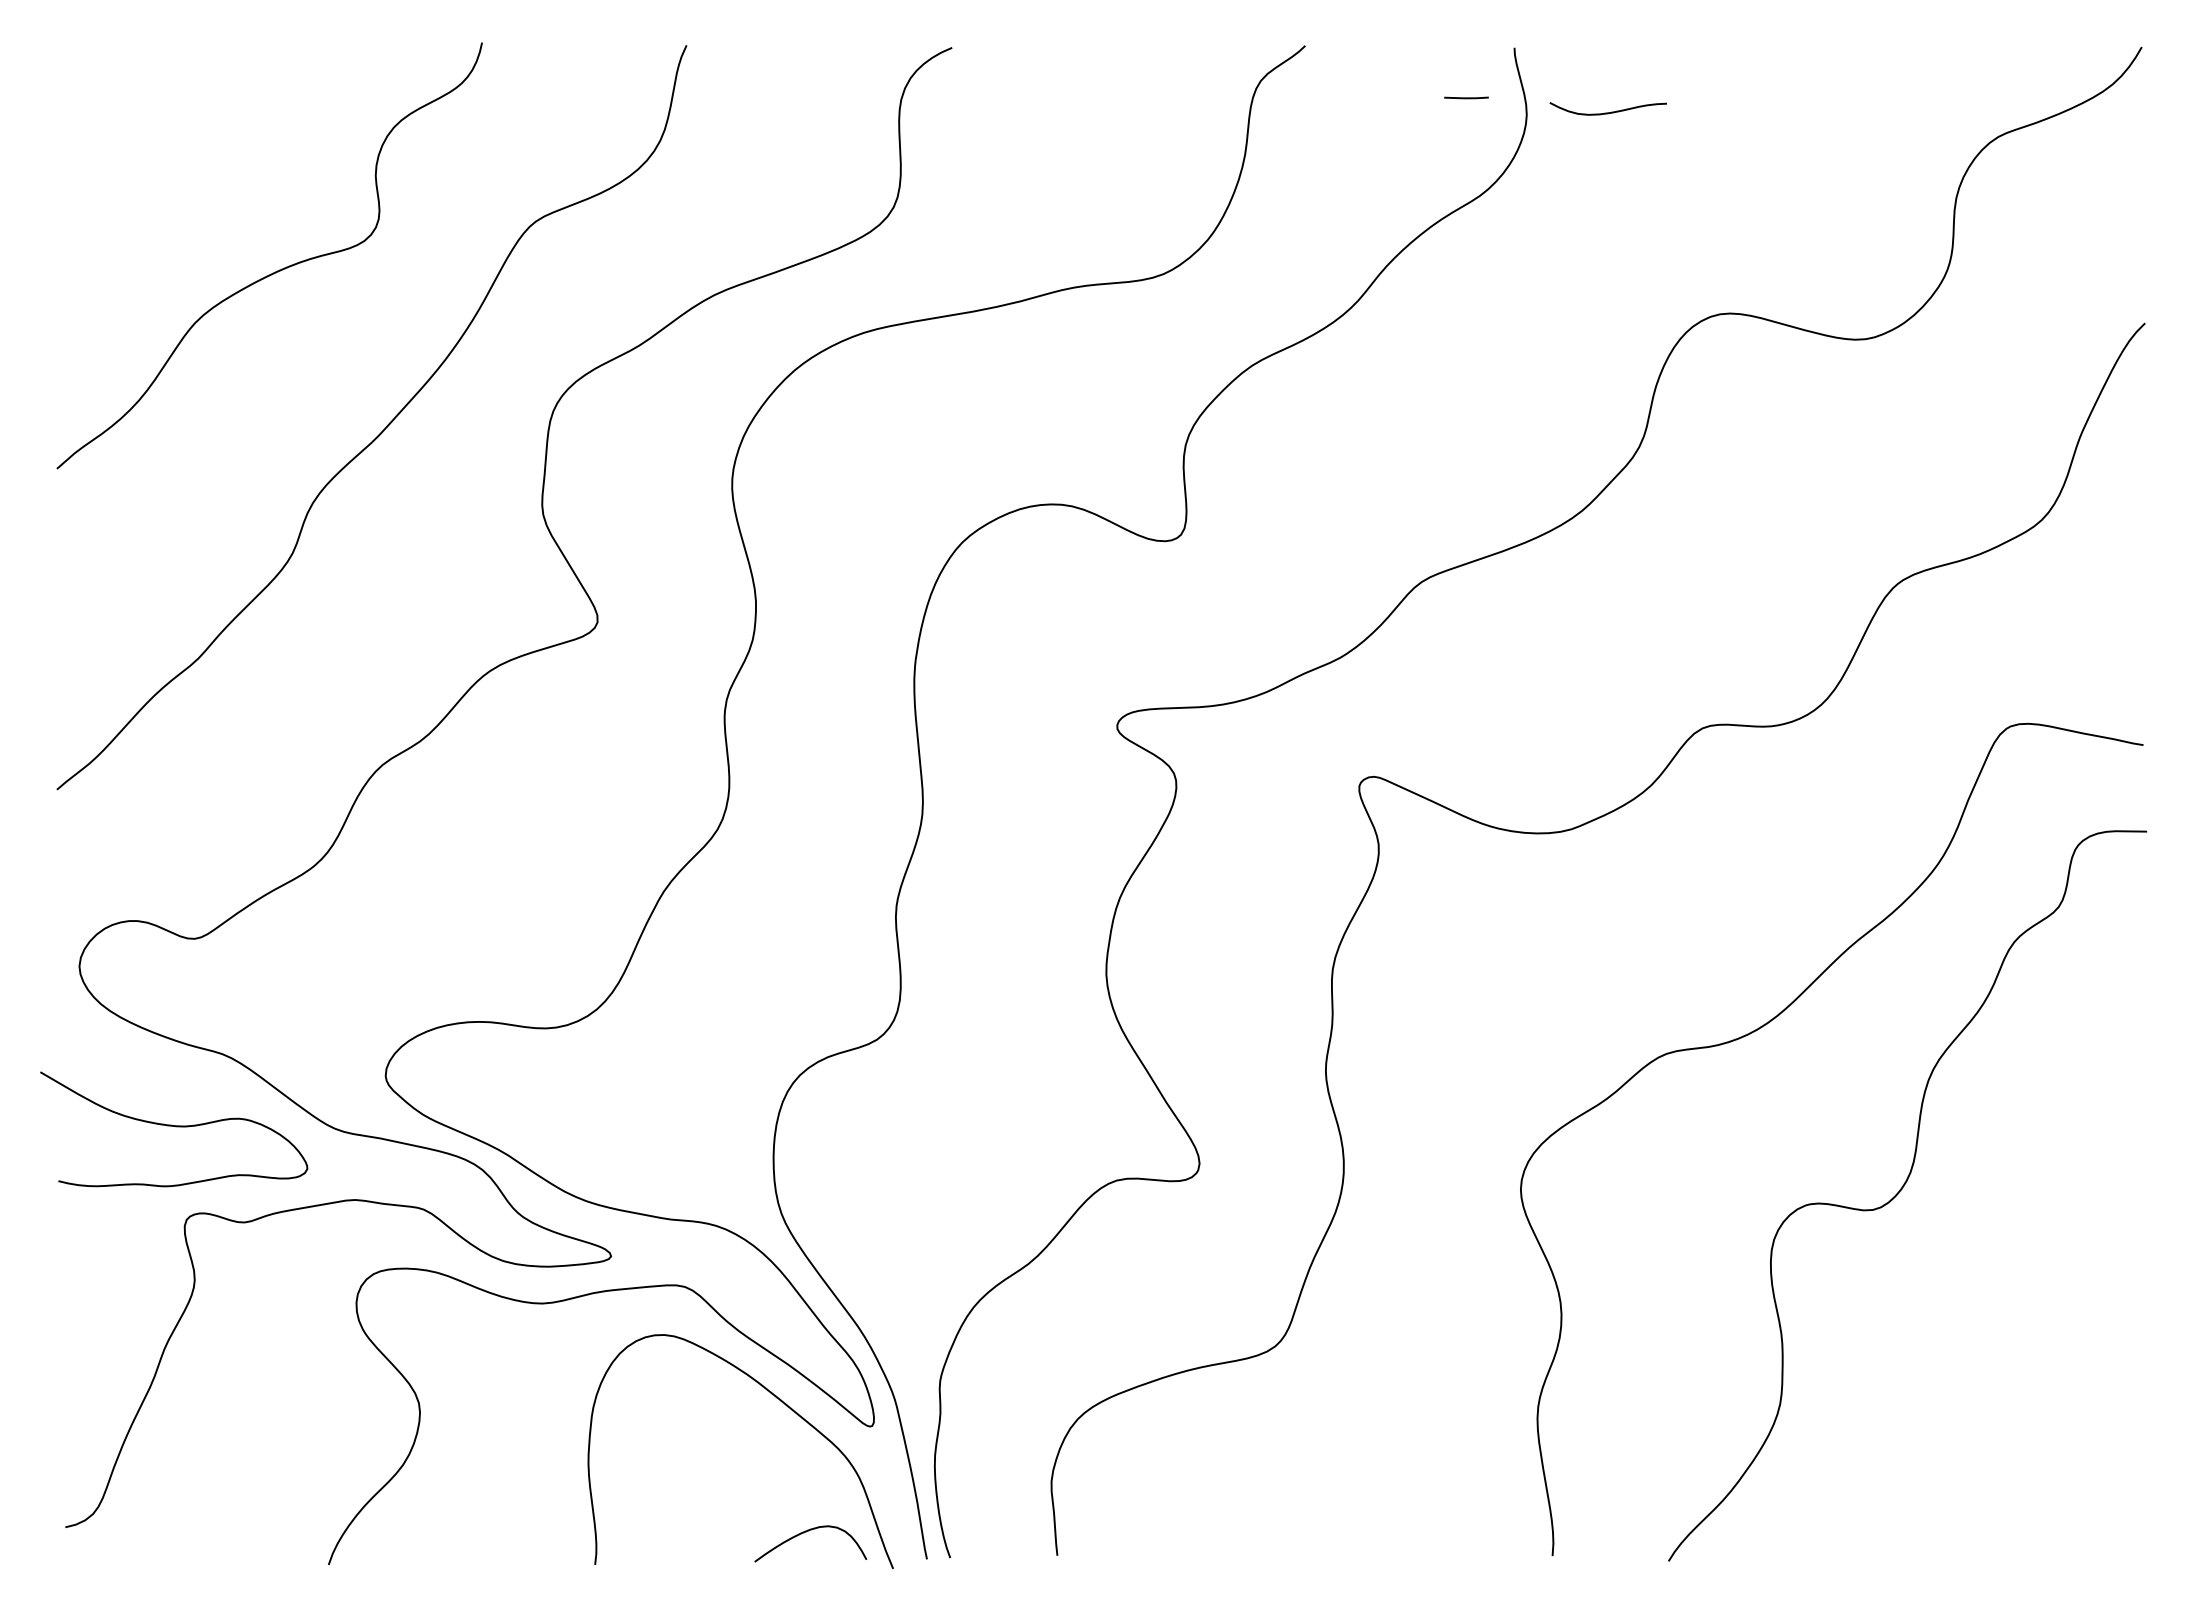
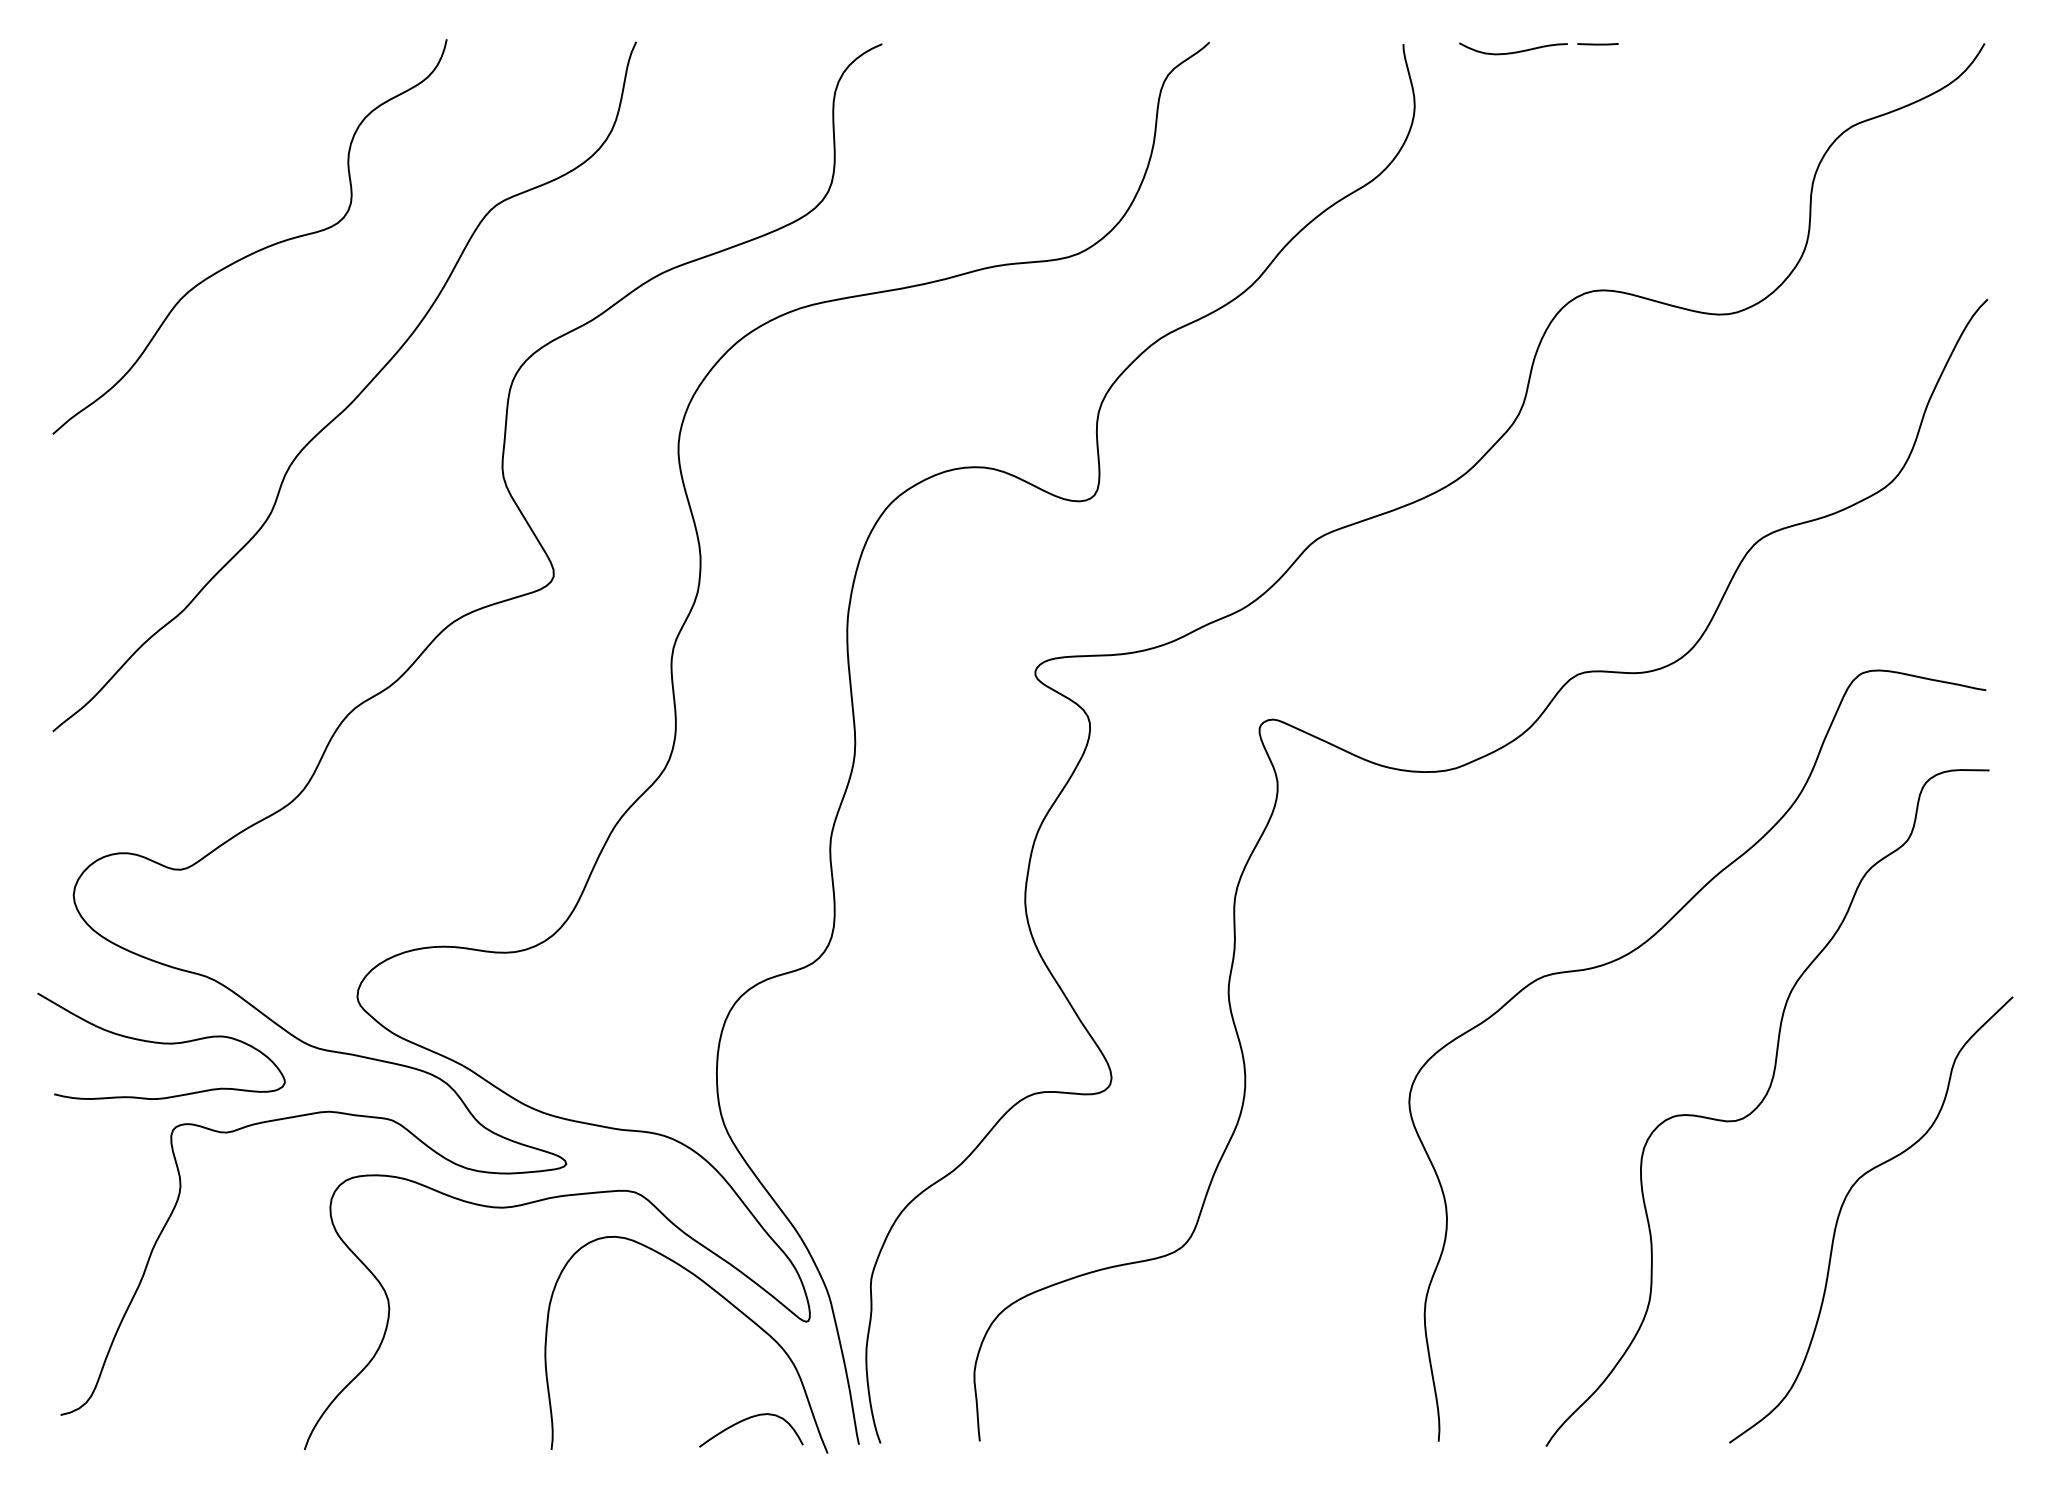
line: (1466, 97) -> (1597, 43), moved
curve: (1607, 112) -> (1512, 52), moved
curve: (1987, 1306) -> (1841, 1210), added

